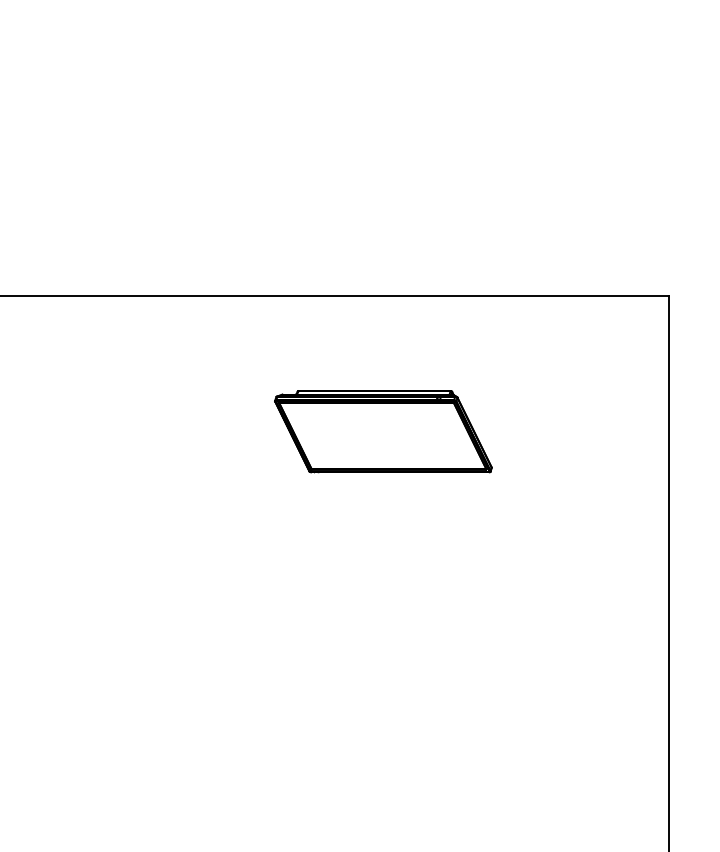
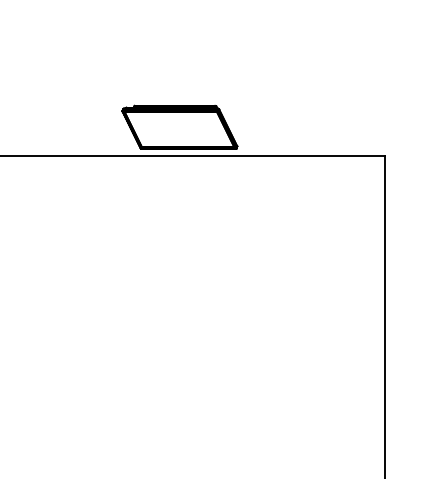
part: (382, 430) -> (179, 126), moved

